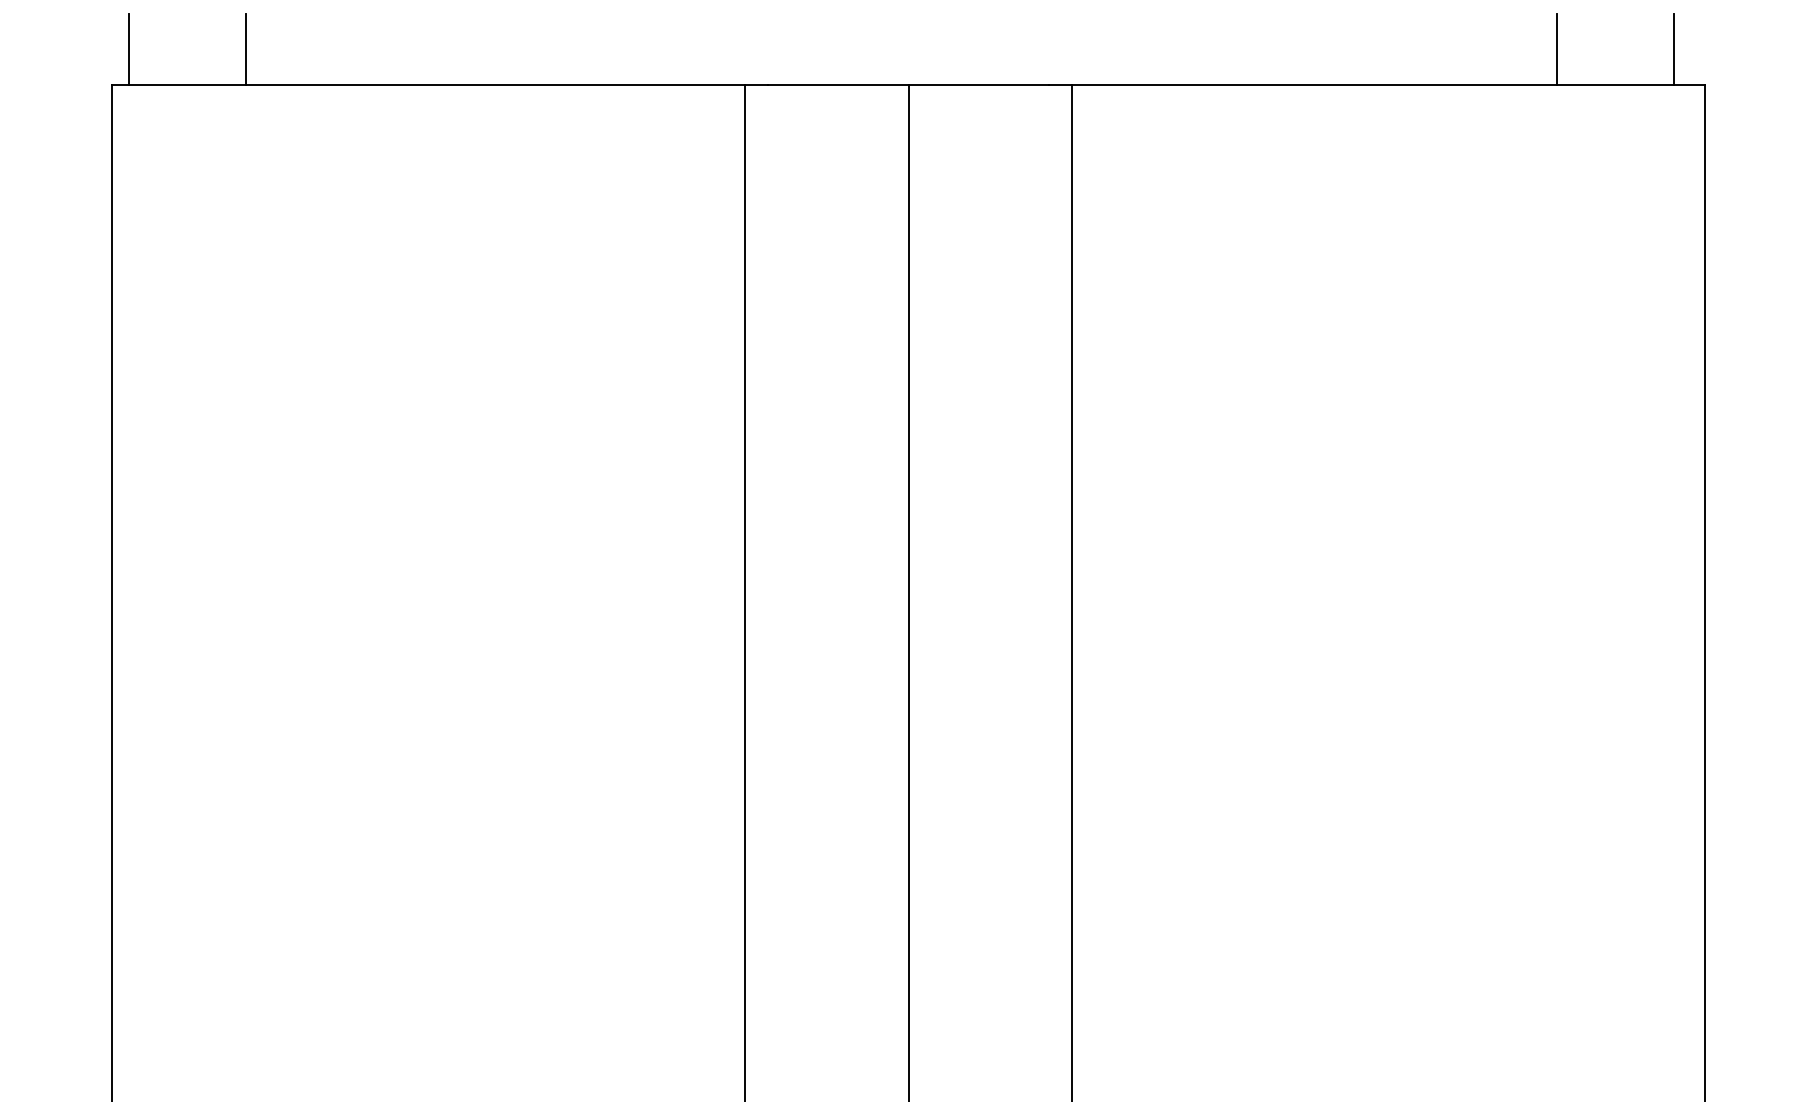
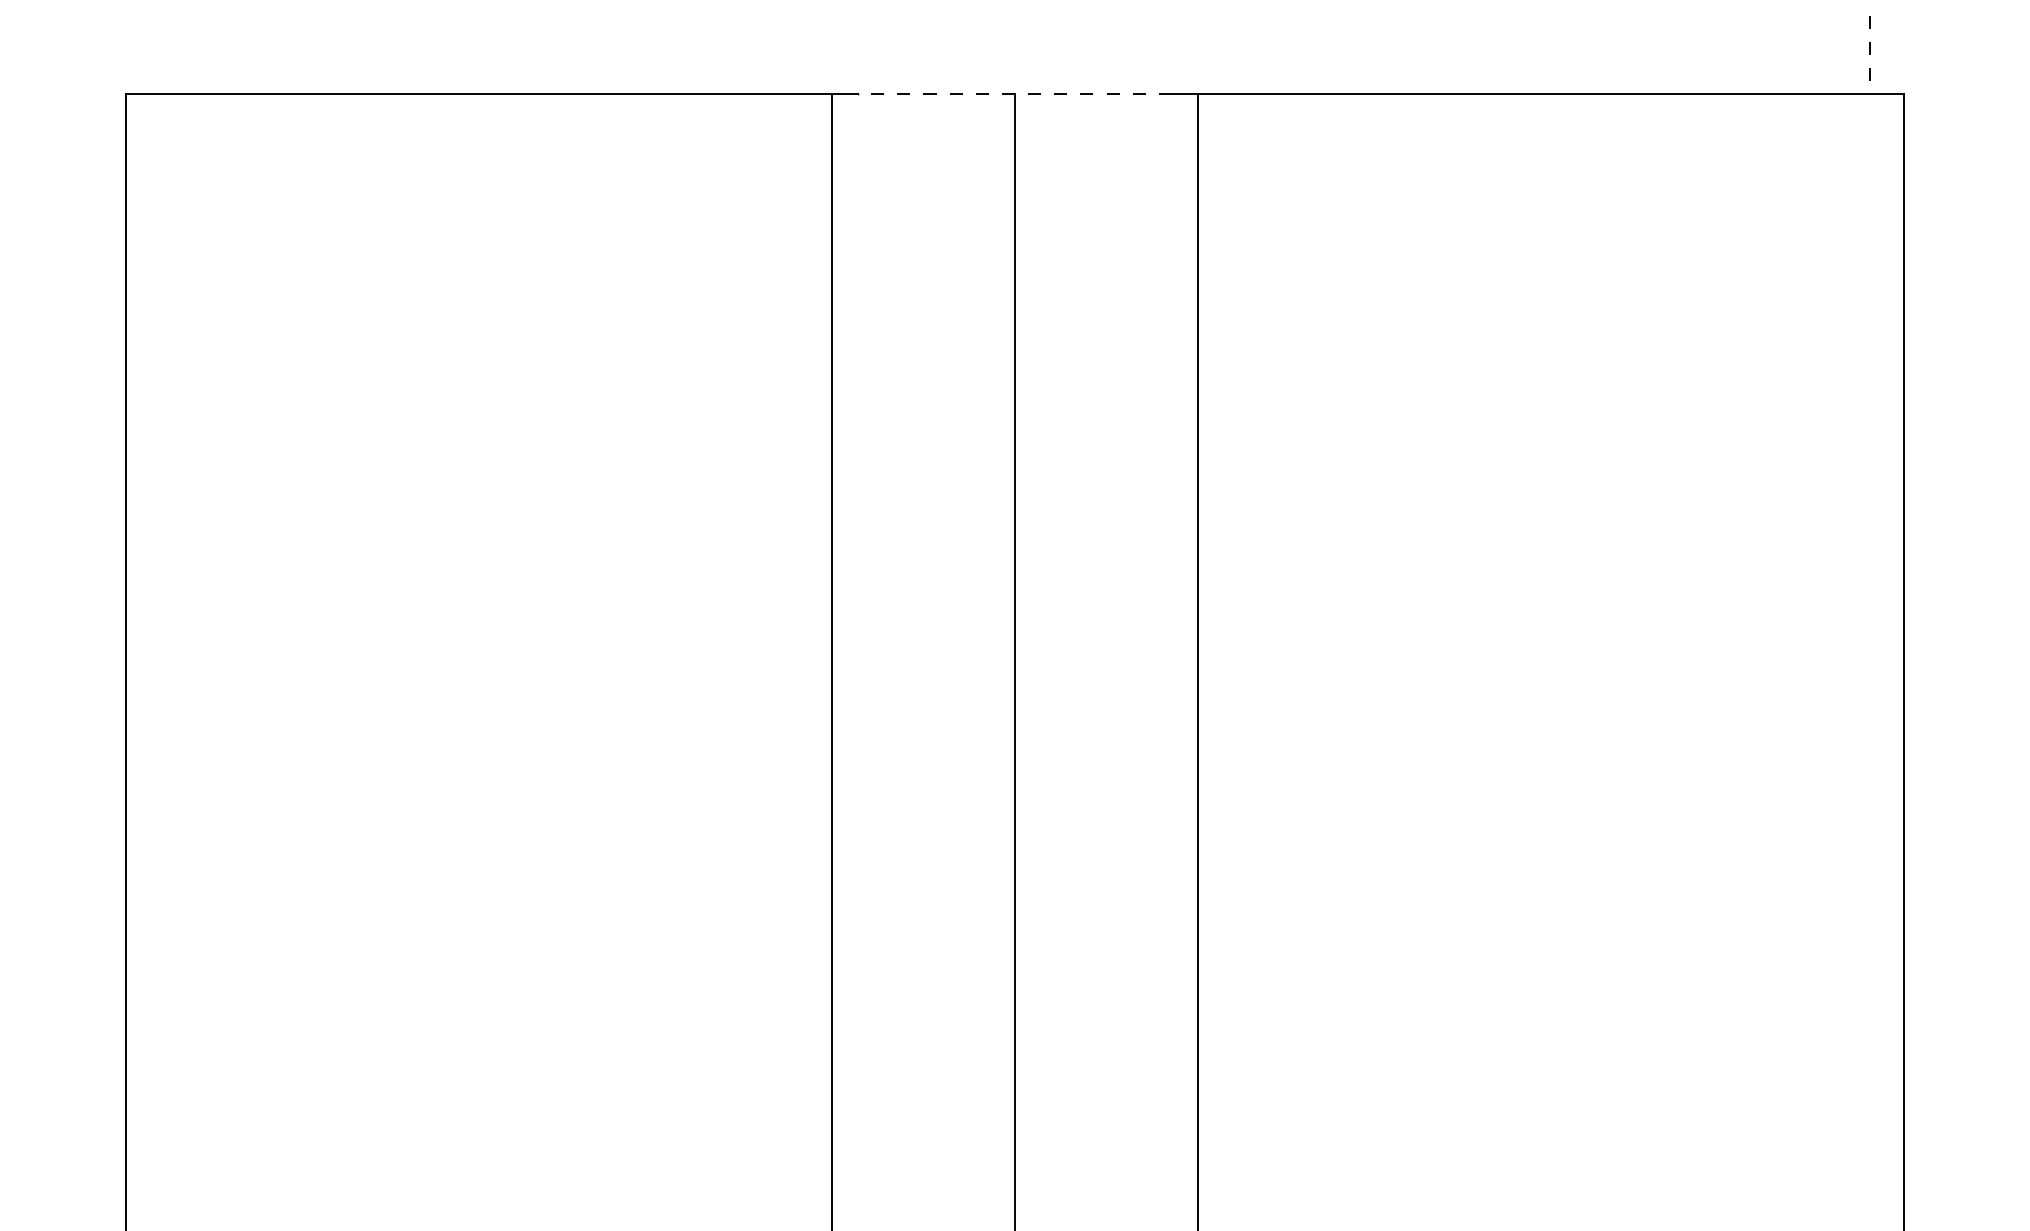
line: (128, 49) -> (143, 55), removed
line: (245, 49) -> (274, 55), removed
line: (1557, 49) -> (1740, 55), removed
line: (1674, 49) -> (1870, 55), solid -> dashed
line: (907, 84) -> (1013, 94), solid -> dashed

